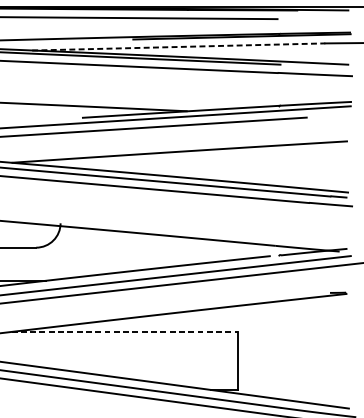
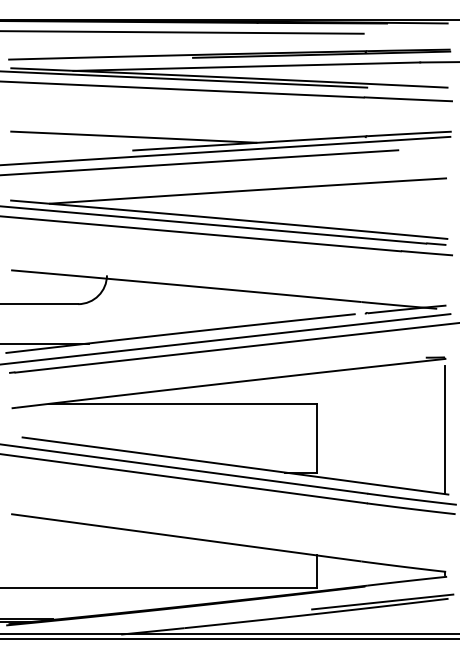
line: (179, 46) -> (247, 66), dashed -> solid
line: (125, 332) -> (183, 404), dashed -> solid
line: (345, 353) -> (444, 429), added

